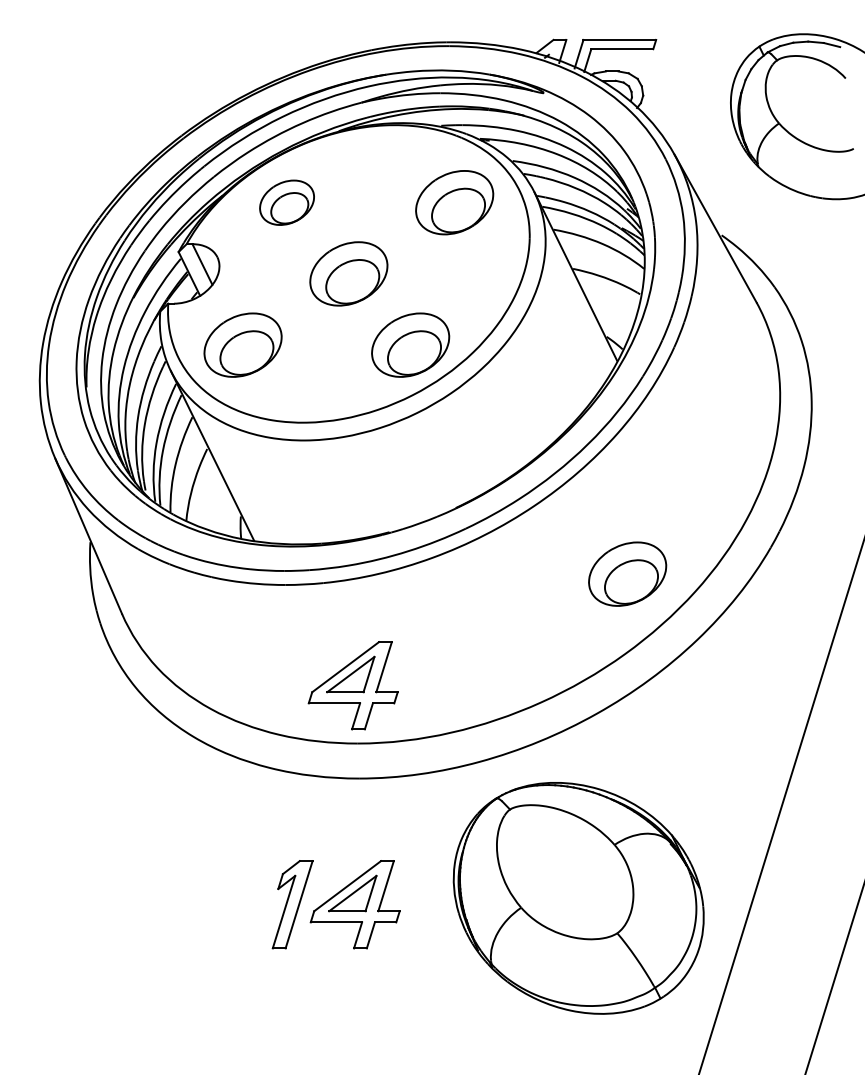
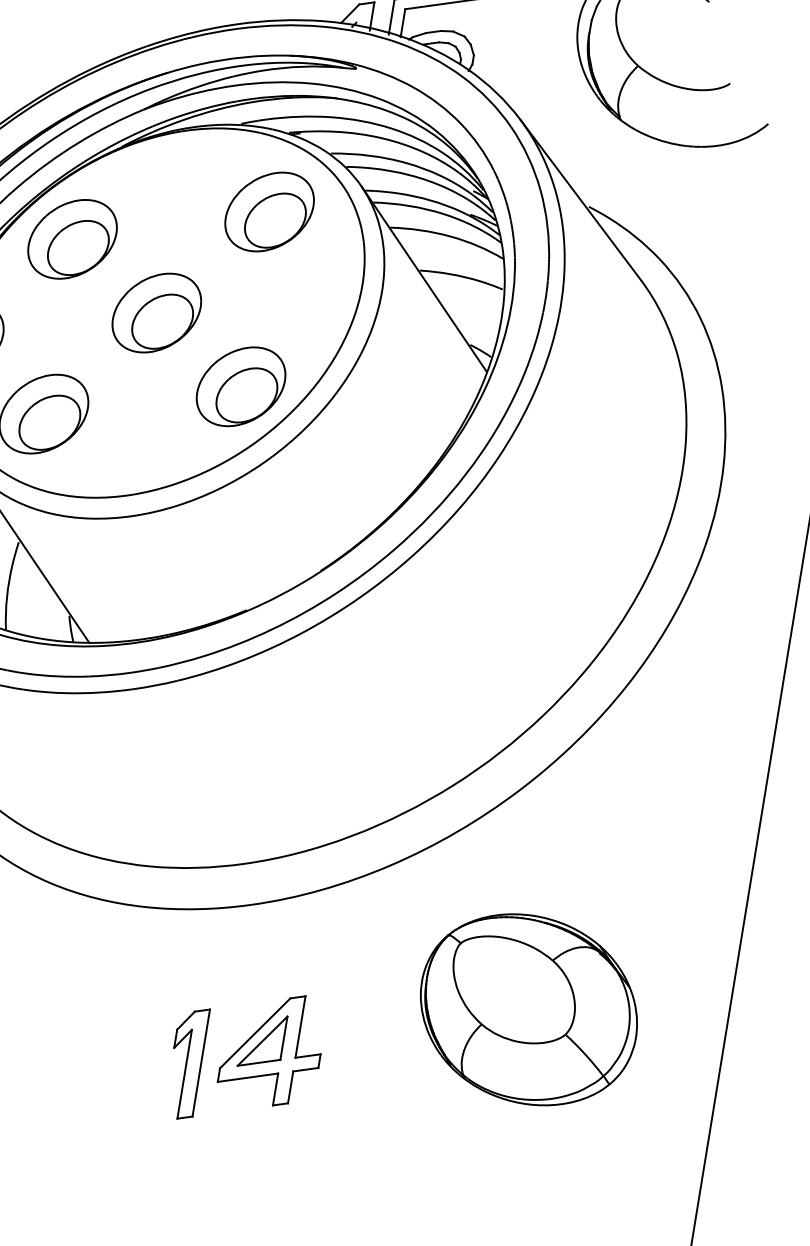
part: (286, 202) -> (71, 239), size x1.43
part: (627, 573) -> (533, 619), removed
part: (352, 685) -> (228, 796), removed
part: (578, 897) -> (528, 1008), size x0.71

